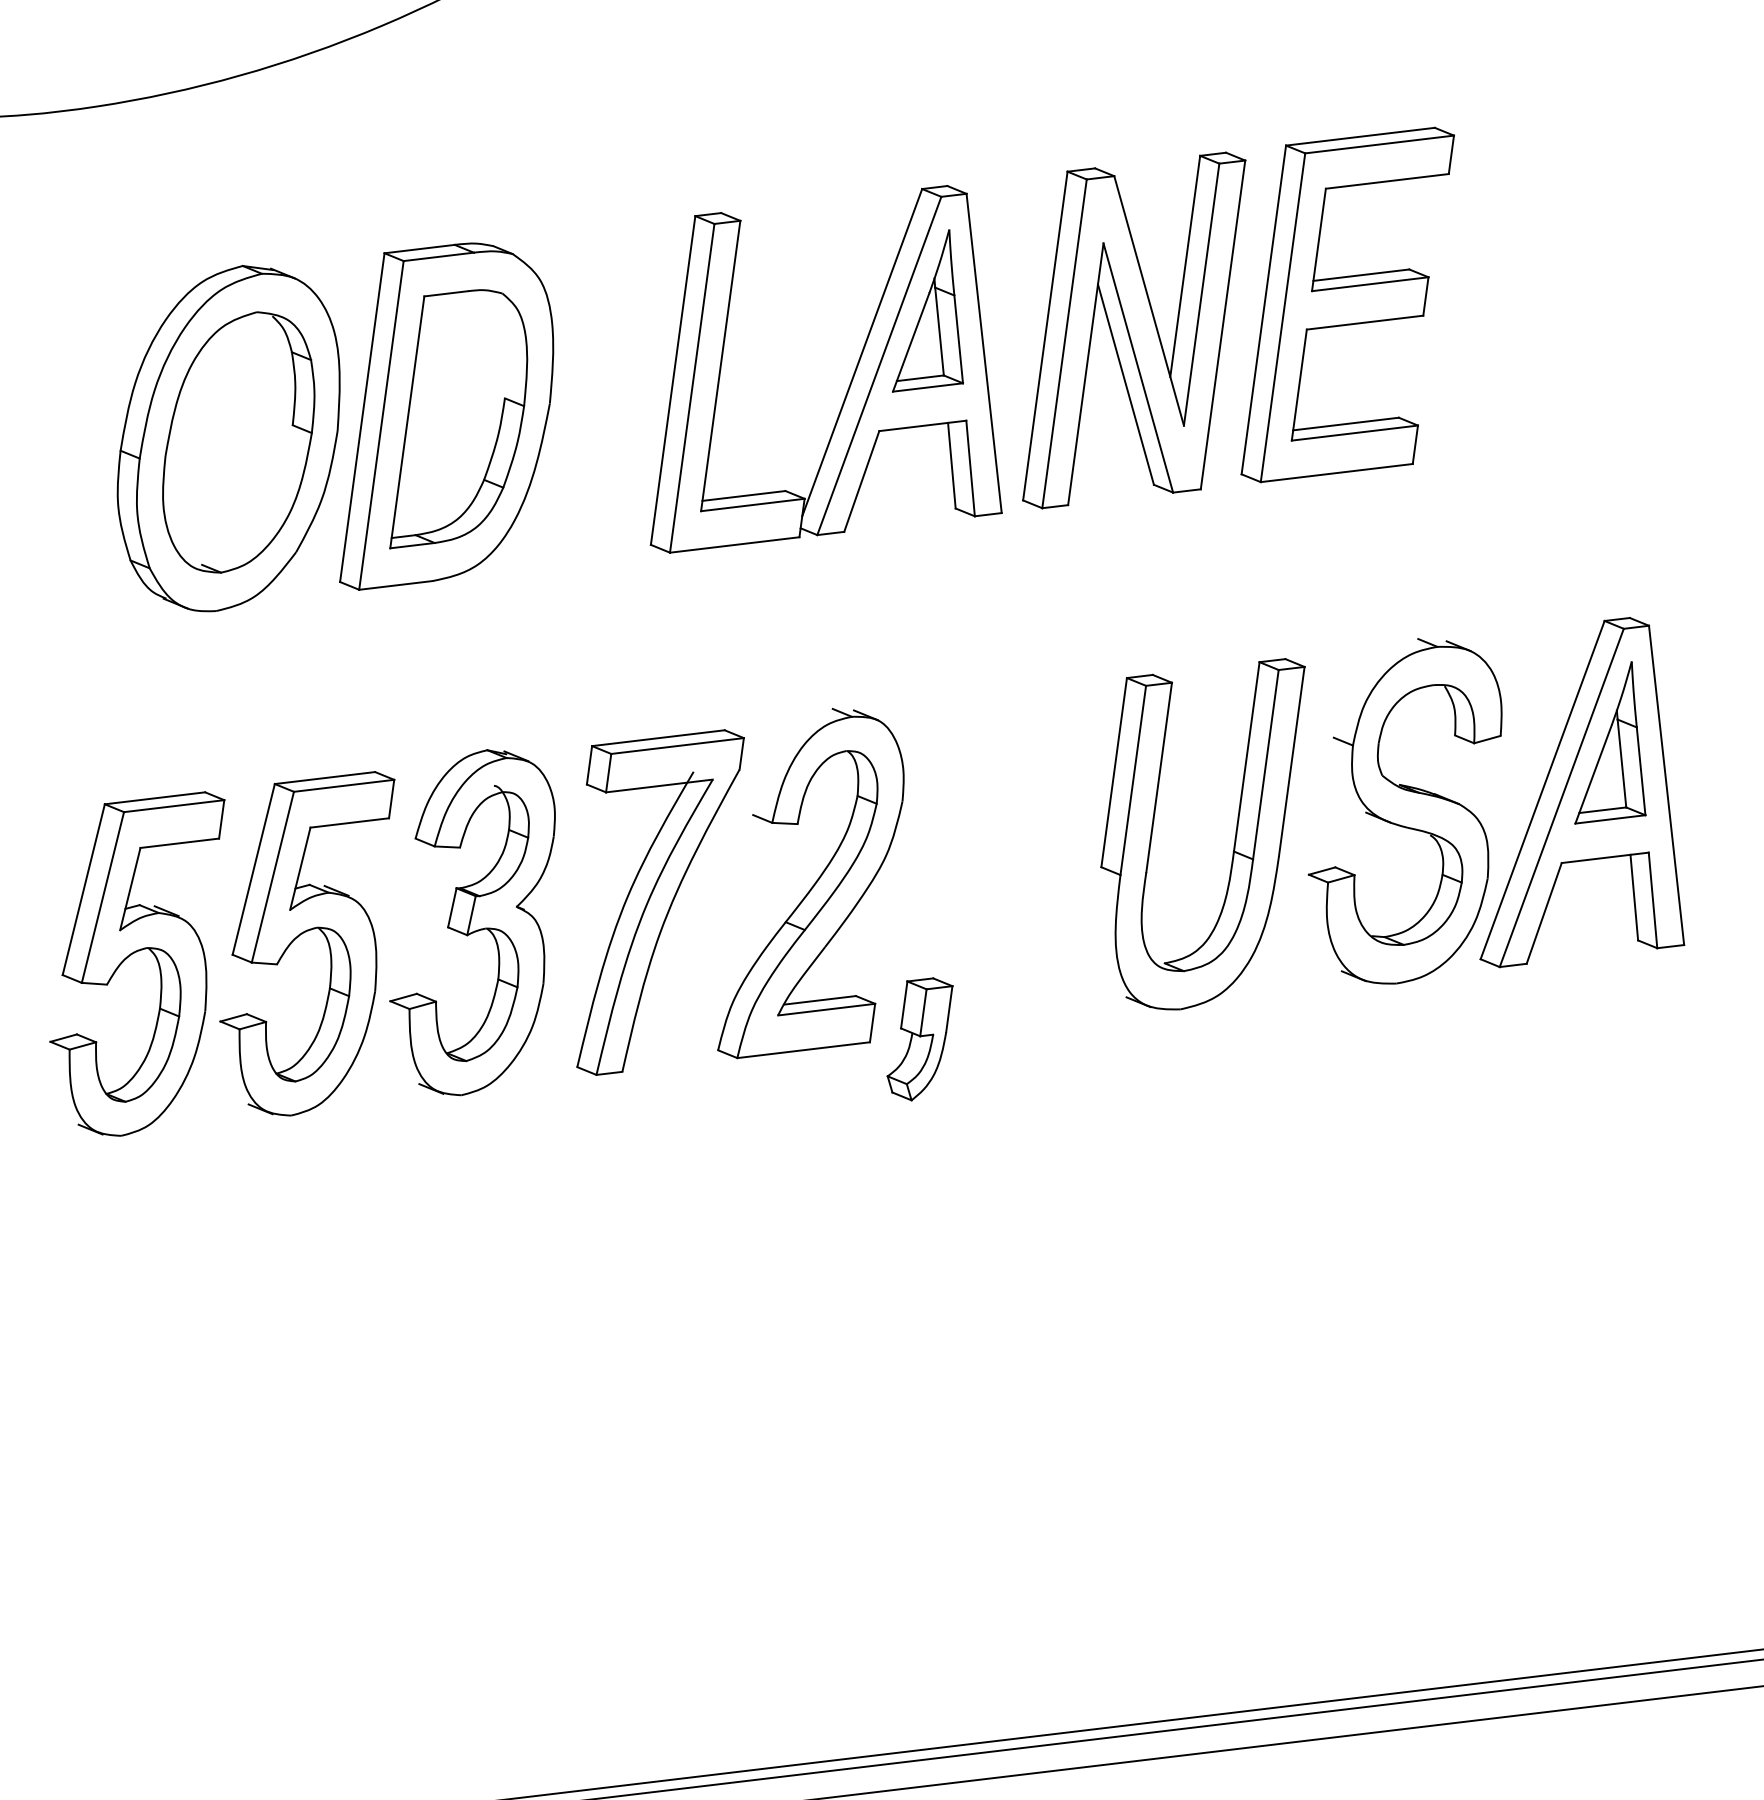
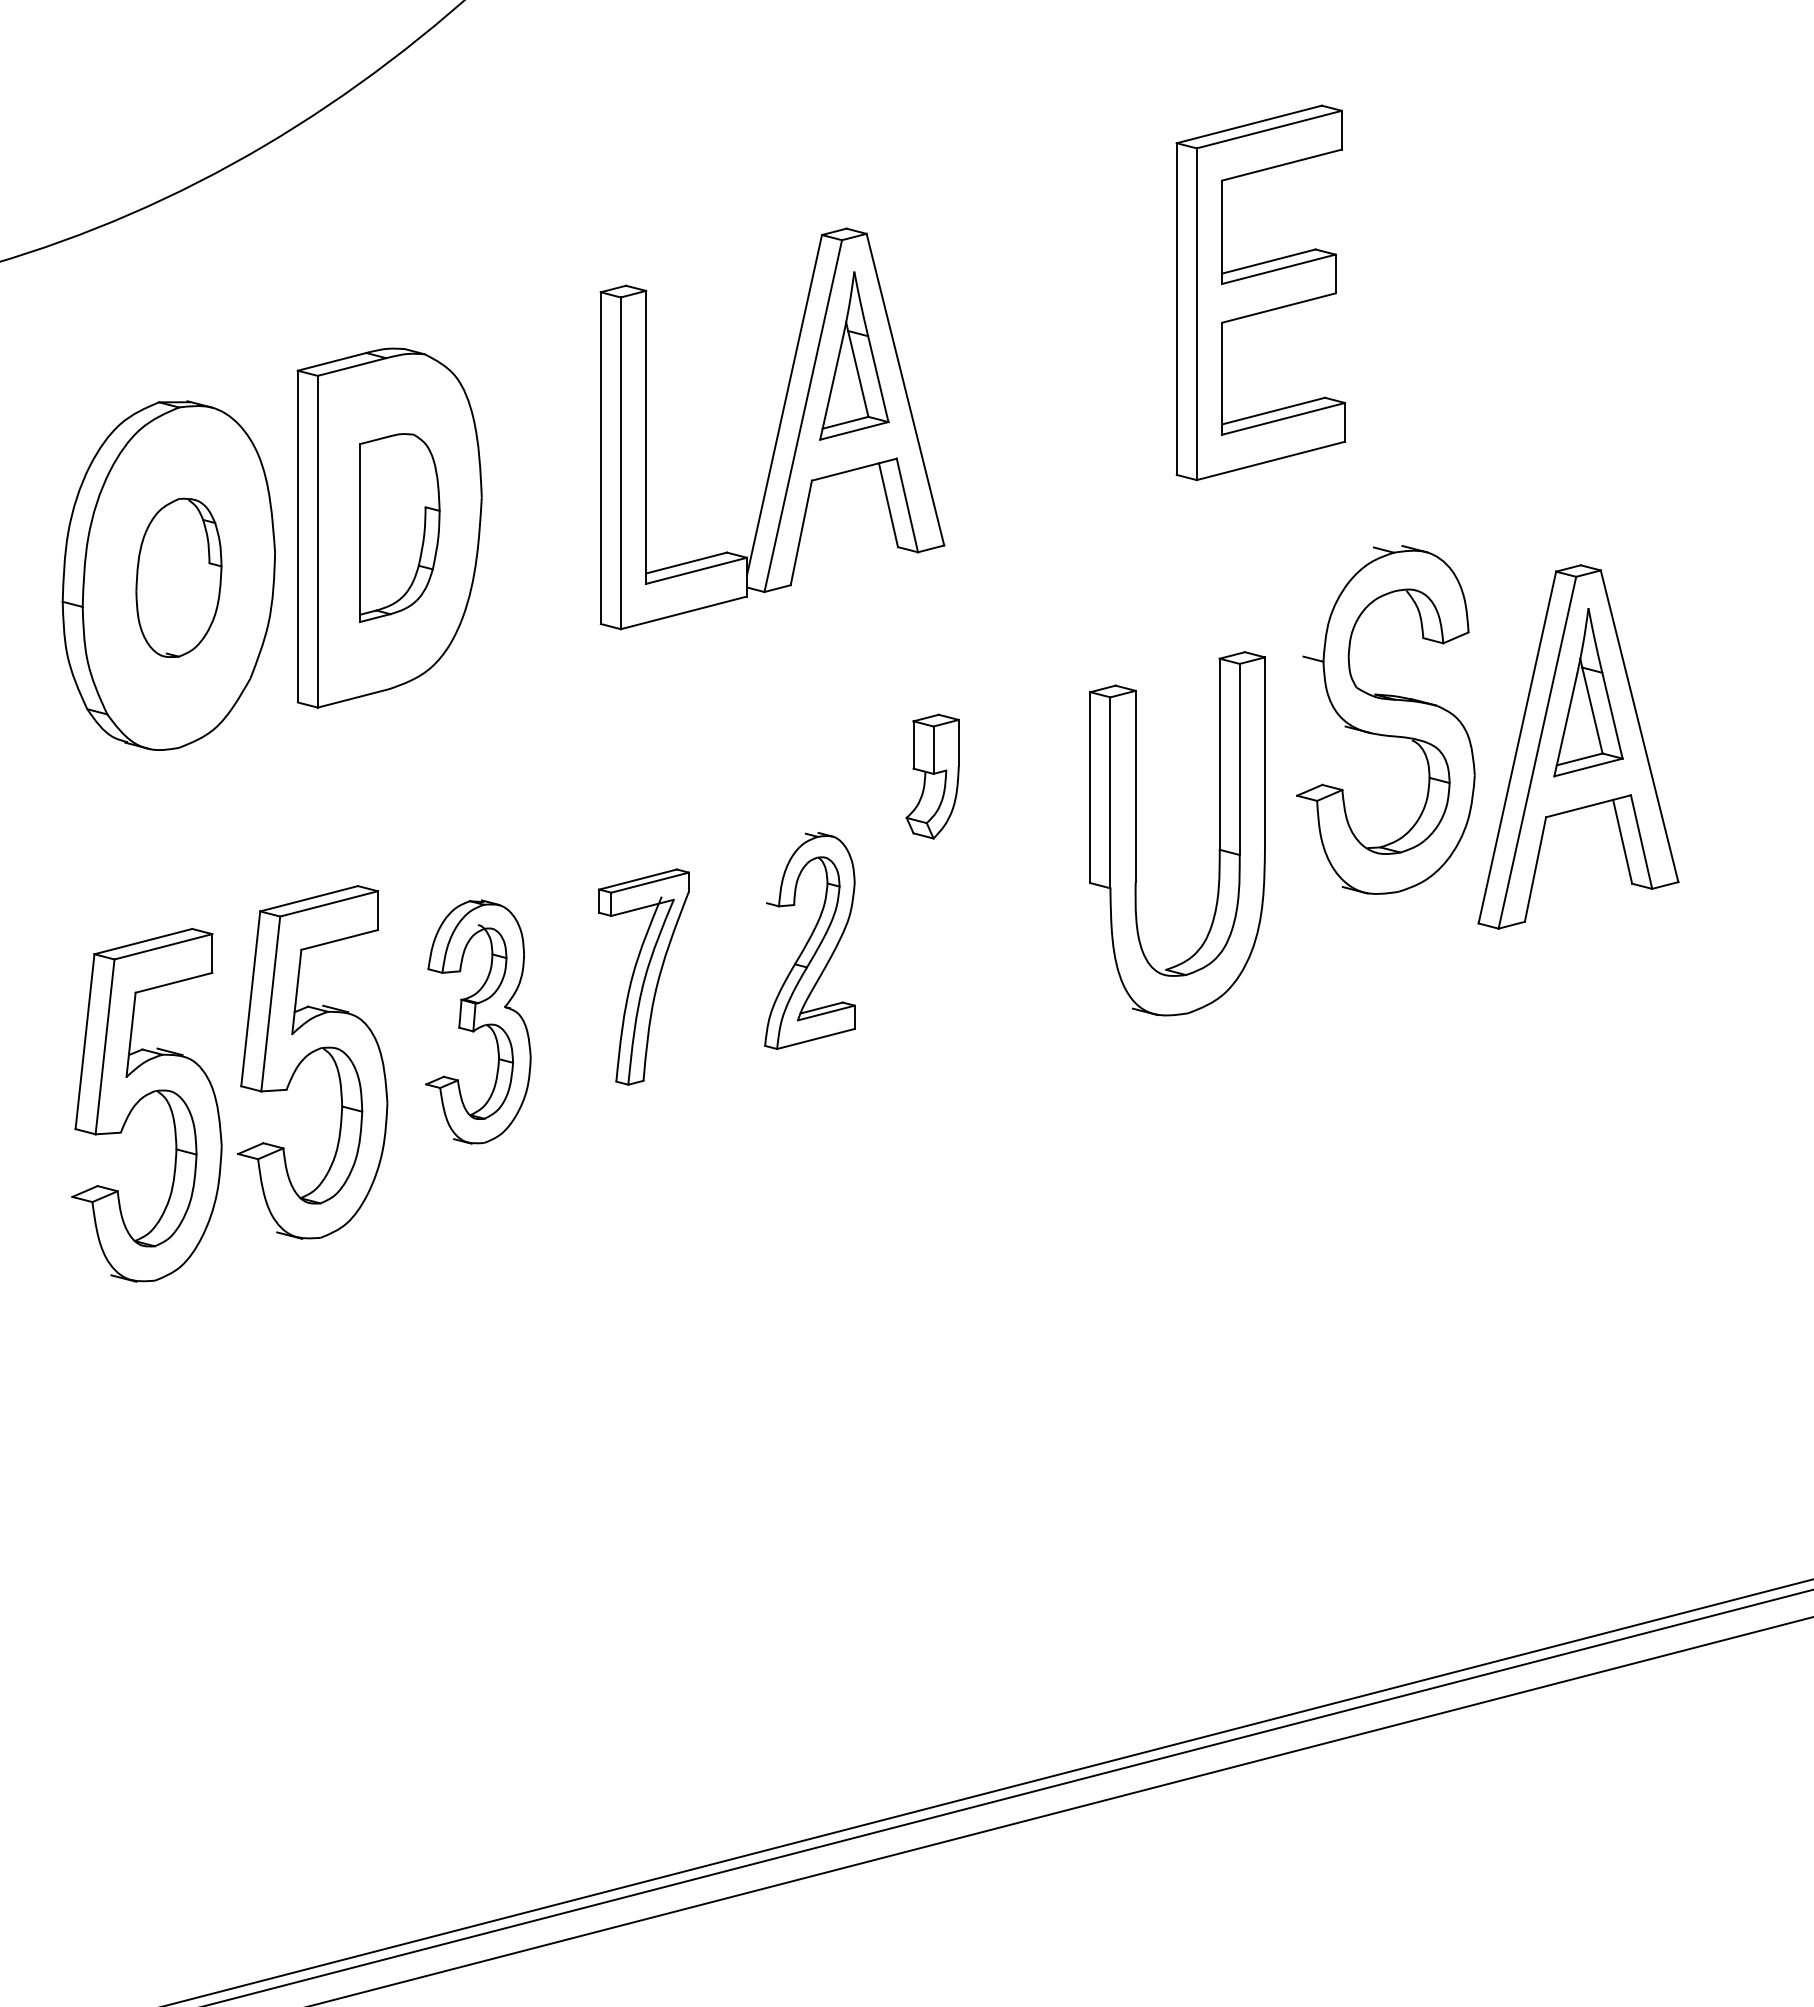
part: (1133, 330) -> (1050, 346), removed
part: (464, 422) -> (399, 527), size x0.7
part: (238, 442) -> (178, 577), size x0.6
part: (1406, 811) -> (1385, 719), moved
part: (815, 886) -> (809, 940), size x0.6
part: (645, 899) -> (643, 976), size x0.6
part: (476, 922) -> (478, 1021), size x0.7
part: (918, 1038) -> (932, 776), moved

